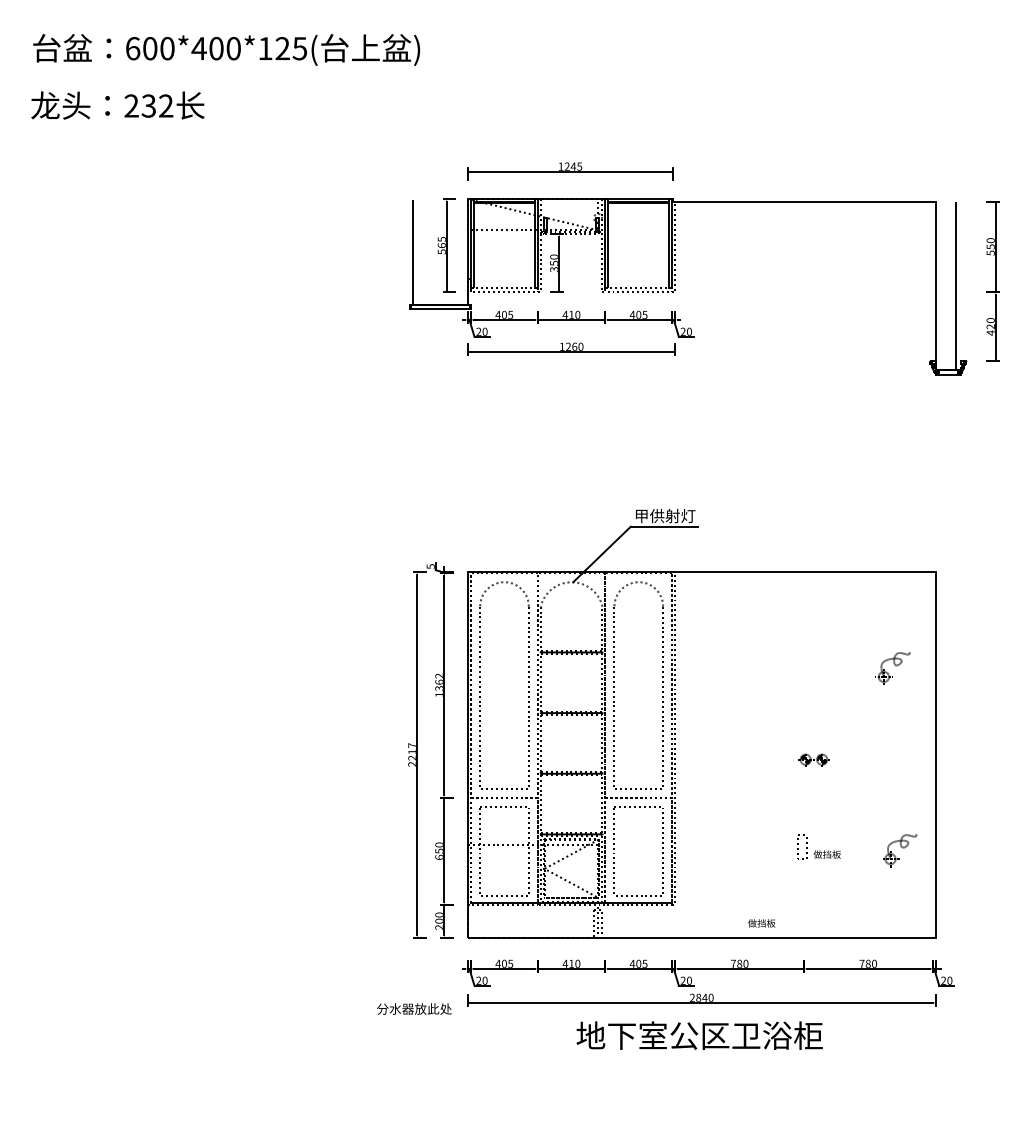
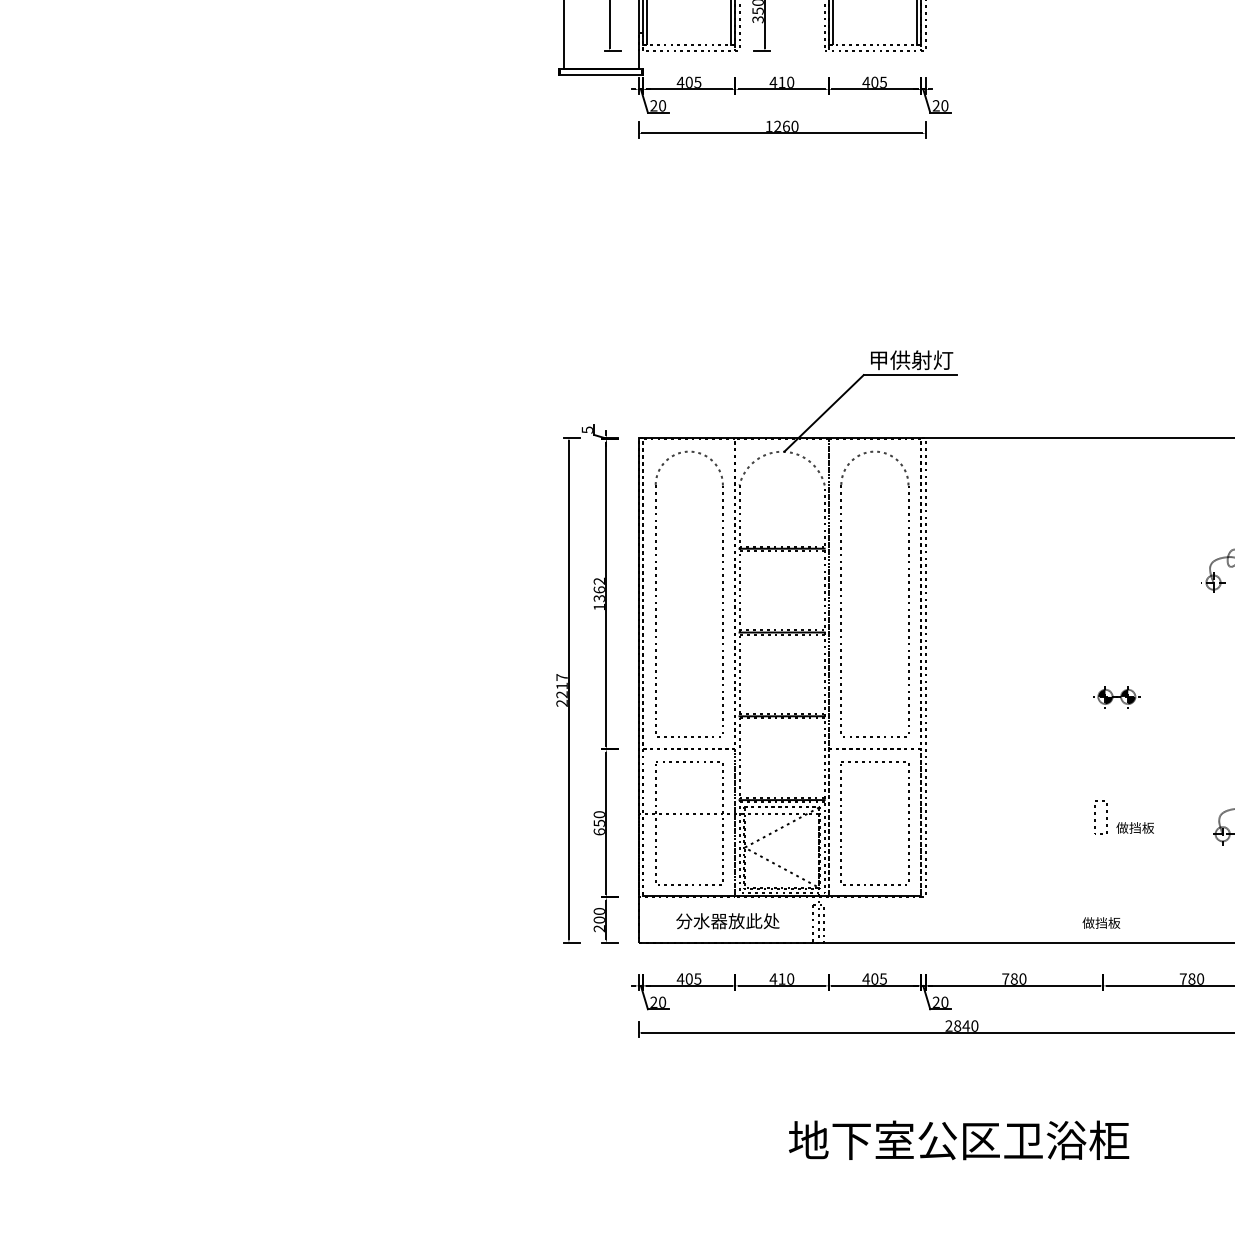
text: (761, 923) -> (1101, 923), moved
text: (414, 1008) -> (728, 920), moved
text: (699, 1035) -> (958, 1140), moved

